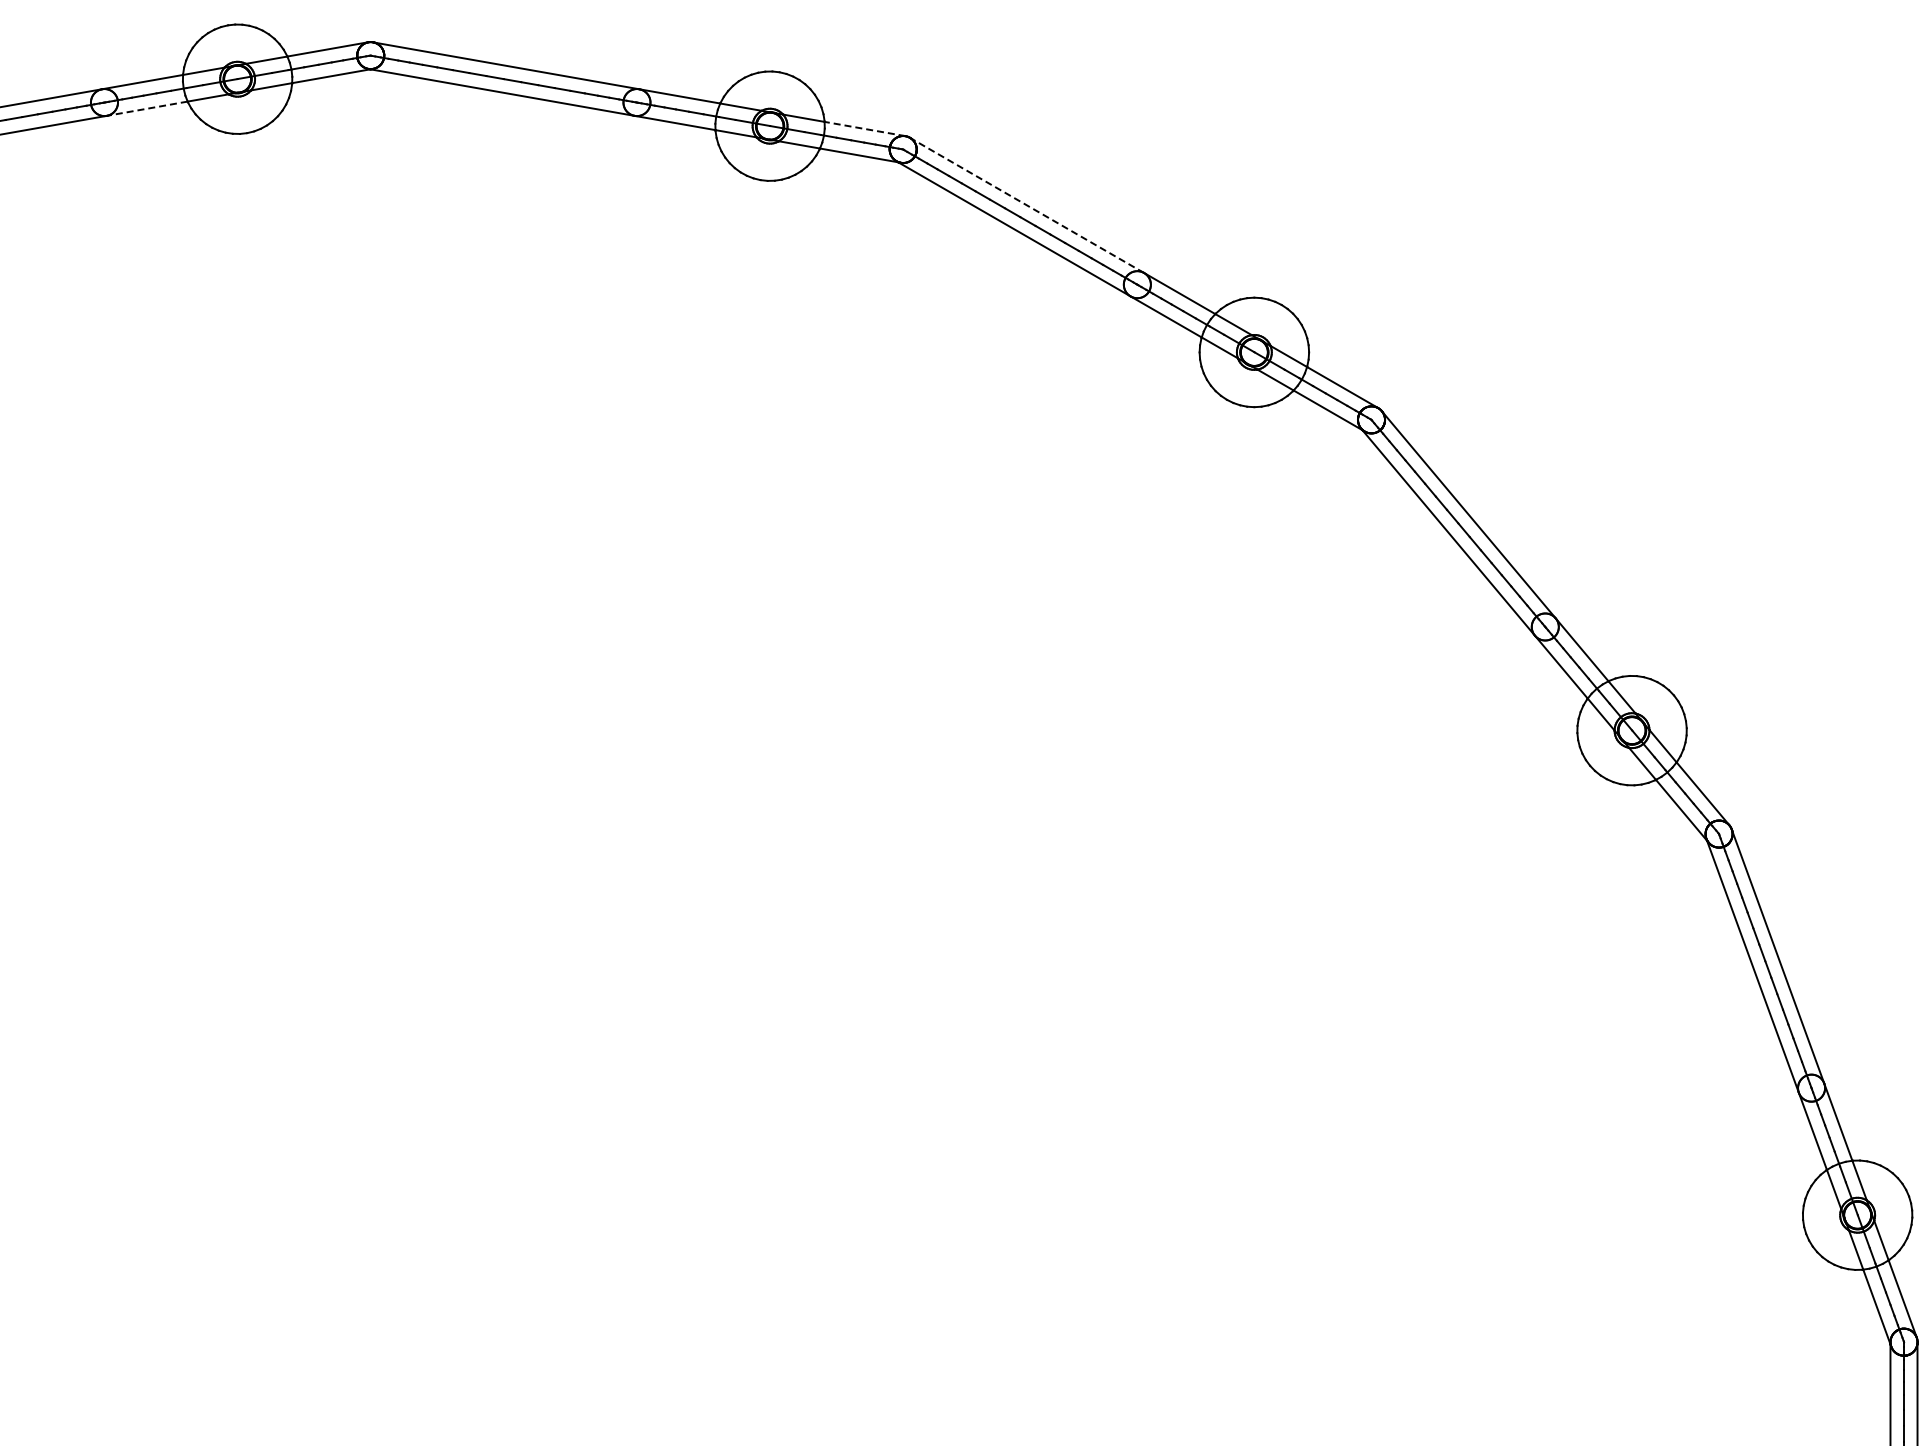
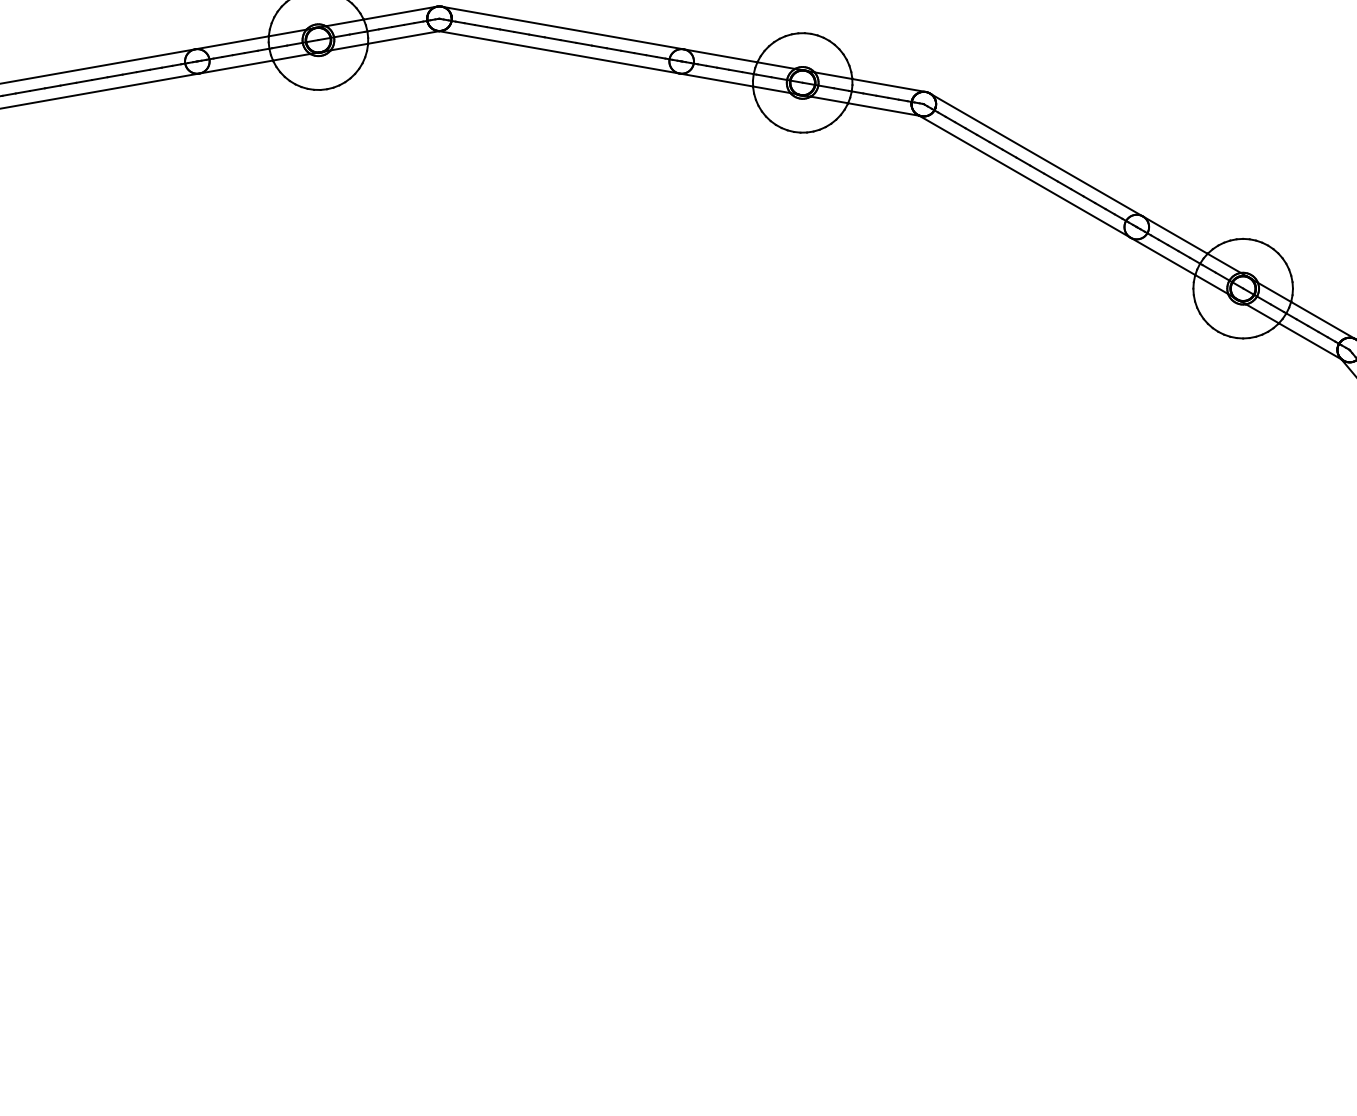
line: (146, 108) -> (235, 66), dashed -> solid
line: (864, 128) -> (888, 85), dashed -> solid
line: (1027, 205) -> (1036, 155), dashed -> solid

